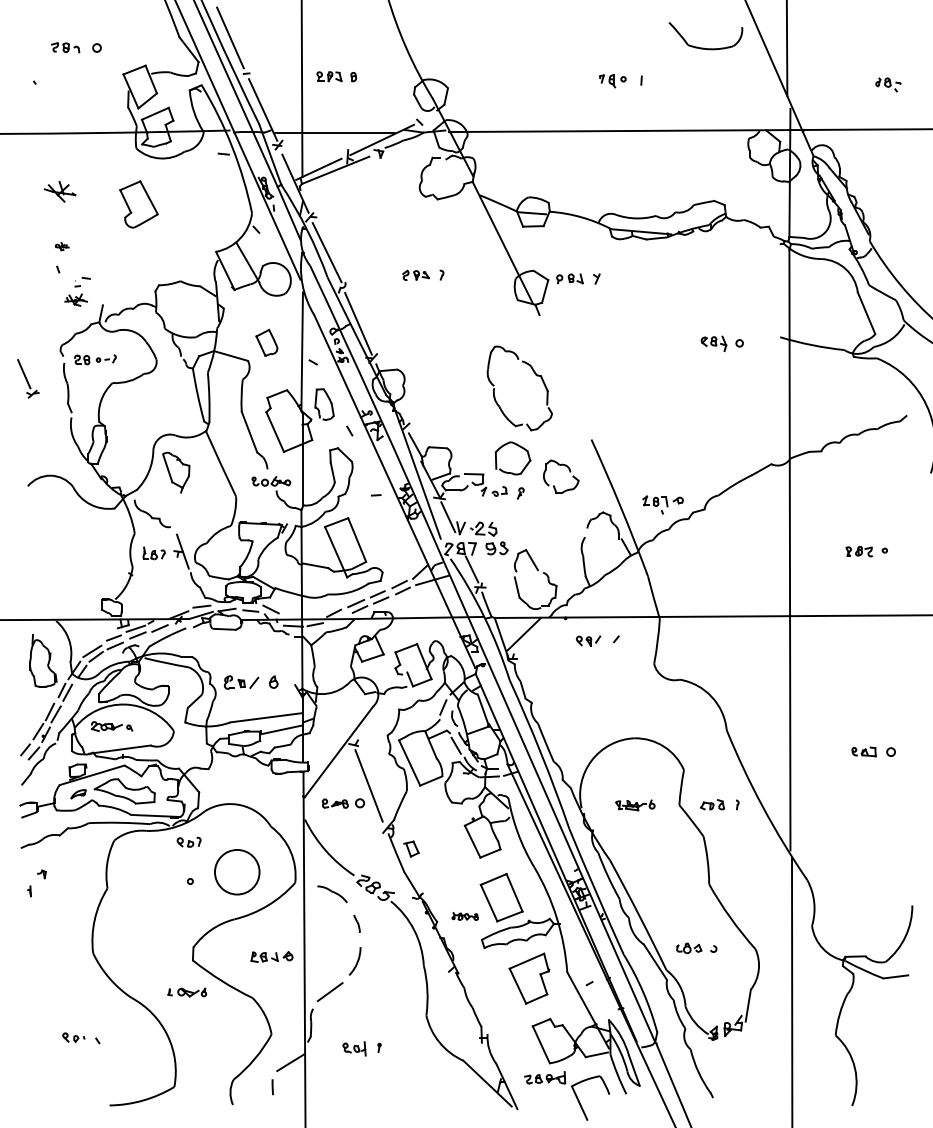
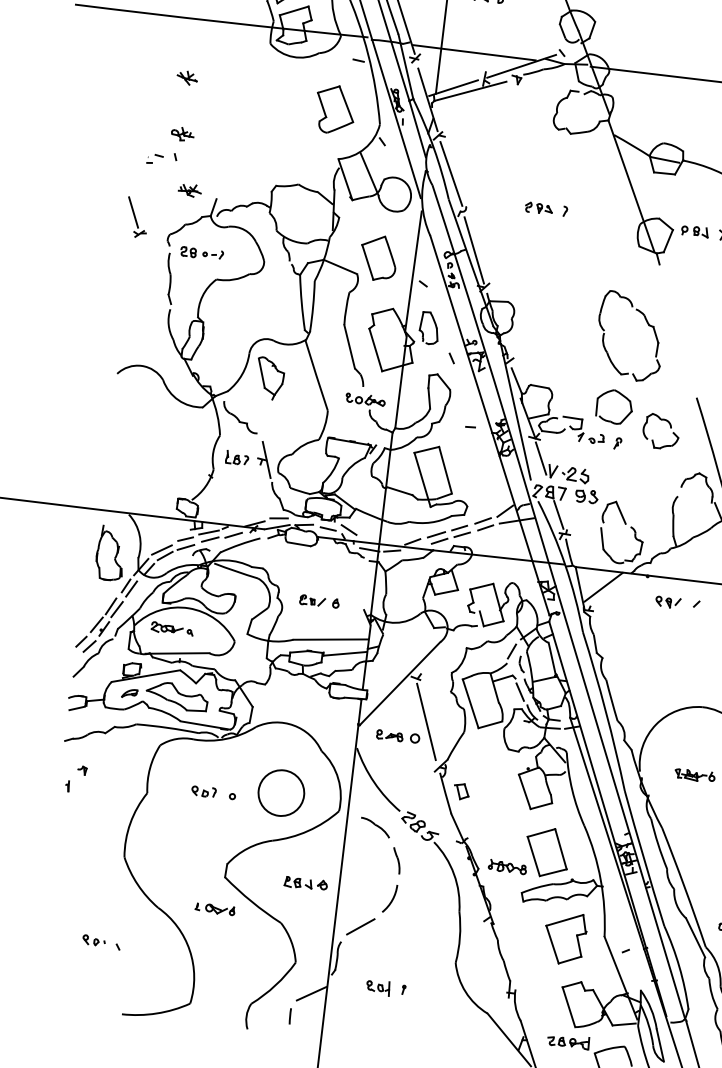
part: (59, 191) -> (186, 77), size x0.62
part: (138, 204) -> (334, 109), moved
part: (61, 246) -> (181, 134), size x1.67
part: (82, 281) -> (155, 158), moved
part: (266, 342) -> (378, 257), size x1.67
part: (28, 378) -> (137, 217), moved
part: (250, 682) -> (318, 601), size x0.71
part: (188, 841) -> (203, 790), moved
part: (465, 916) -> (508, 867), size x1.43
part: (356, 923) -> (396, 860), size x1.43

